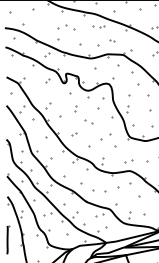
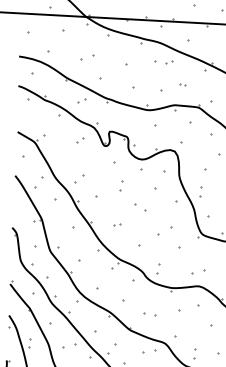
part: (62, 26) -> (87, 56), moved
part: (98, 190) -> (149, 313), size x0.62

